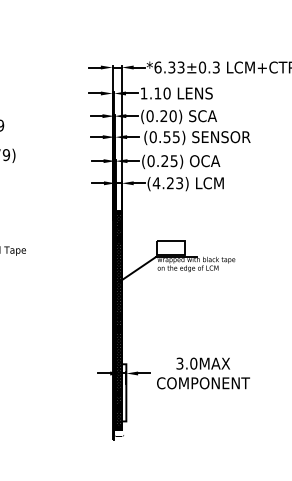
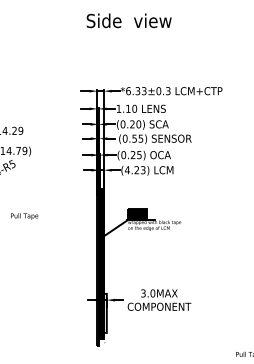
hatch: (171, 248) -> (137, 214), added

